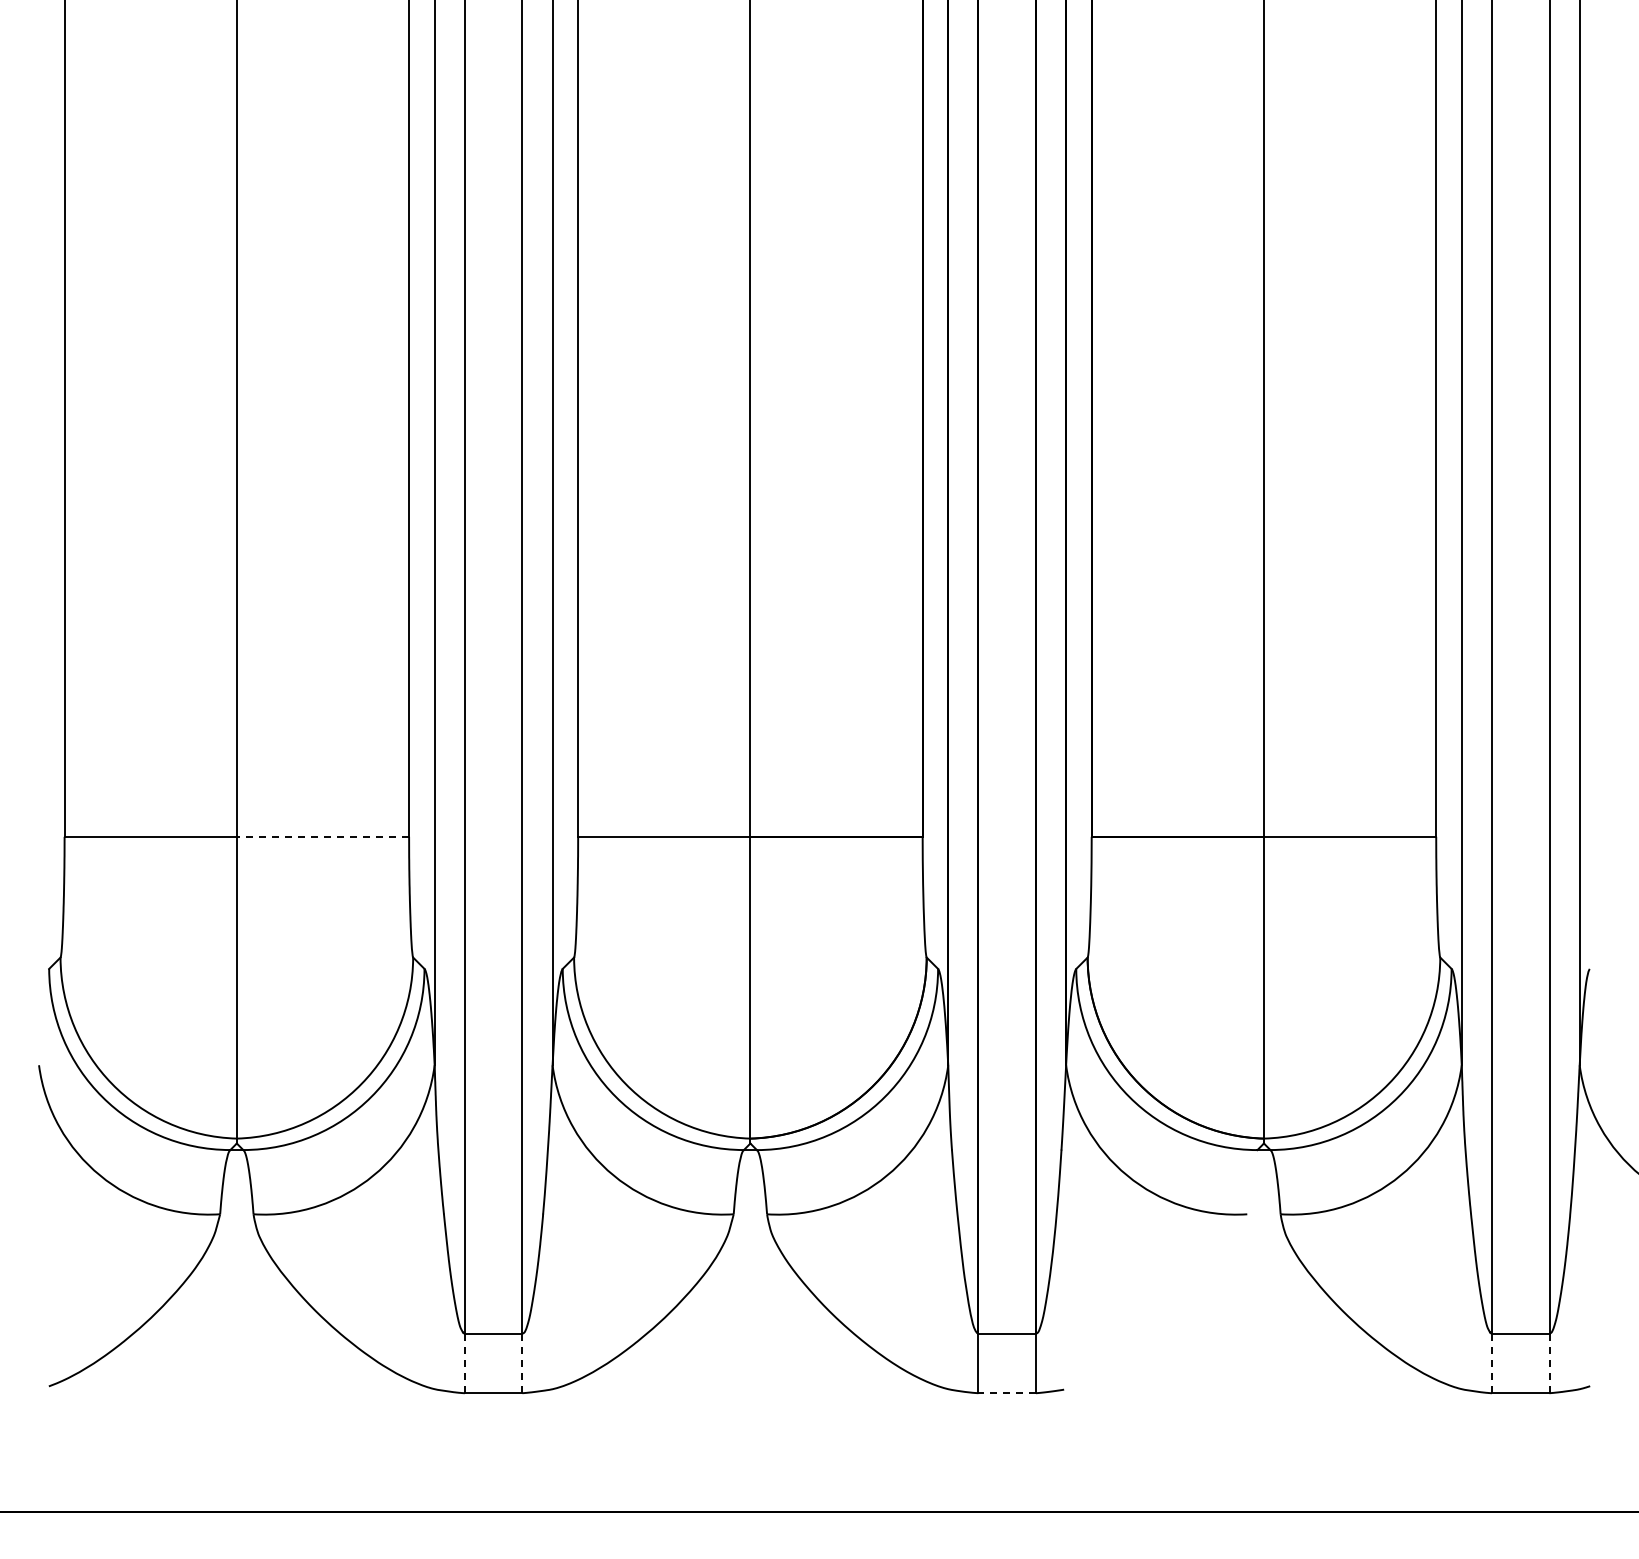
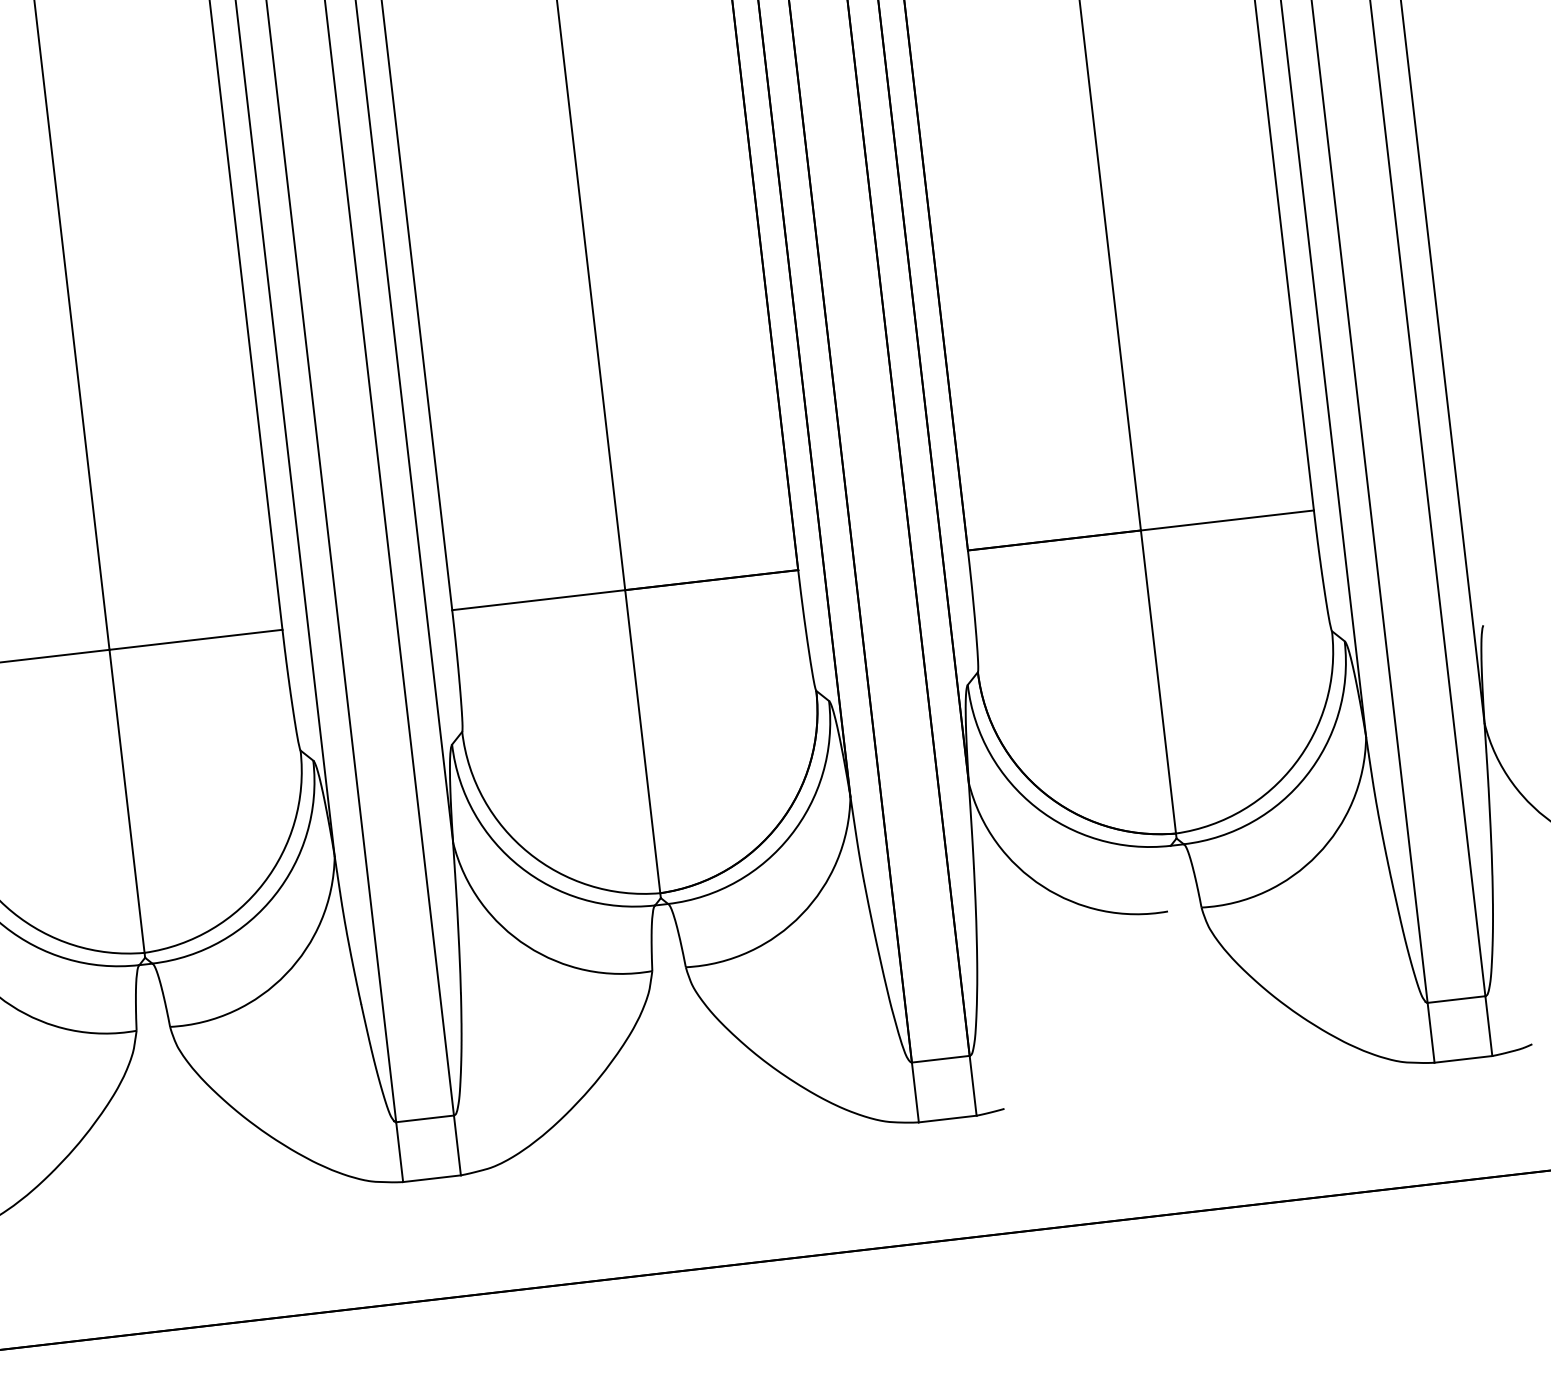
line: (322, 836) -> (195, 639), dashed -> solid
line: (464, 1363) -> (399, 1152), dashed -> solid
line: (522, 1363) -> (457, 1145), dashed -> solid
line: (1491, 1363) -> (1430, 1032), dashed -> solid
line: (1549, 1363) -> (1488, 1026), dashed -> solid
line: (1007, 1393) -> (948, 1119), dashed -> solid

